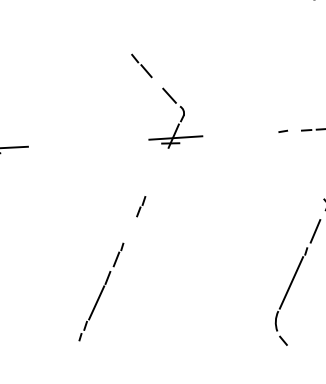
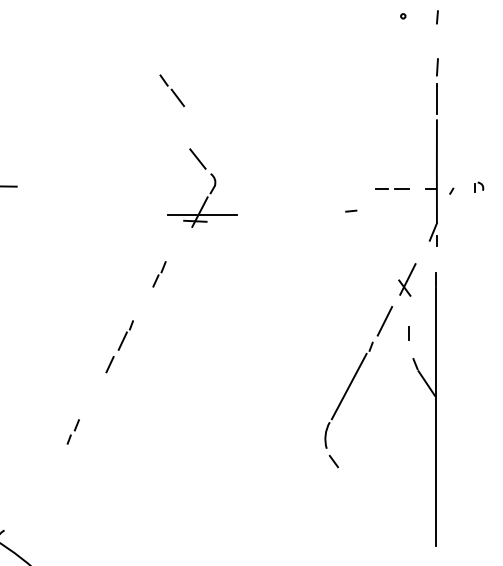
part: (180, 119) -> (210, 191), moved
line: (283, 130) -> (351, 210), moved
line: (96, 303) -> (93, 396), removed

